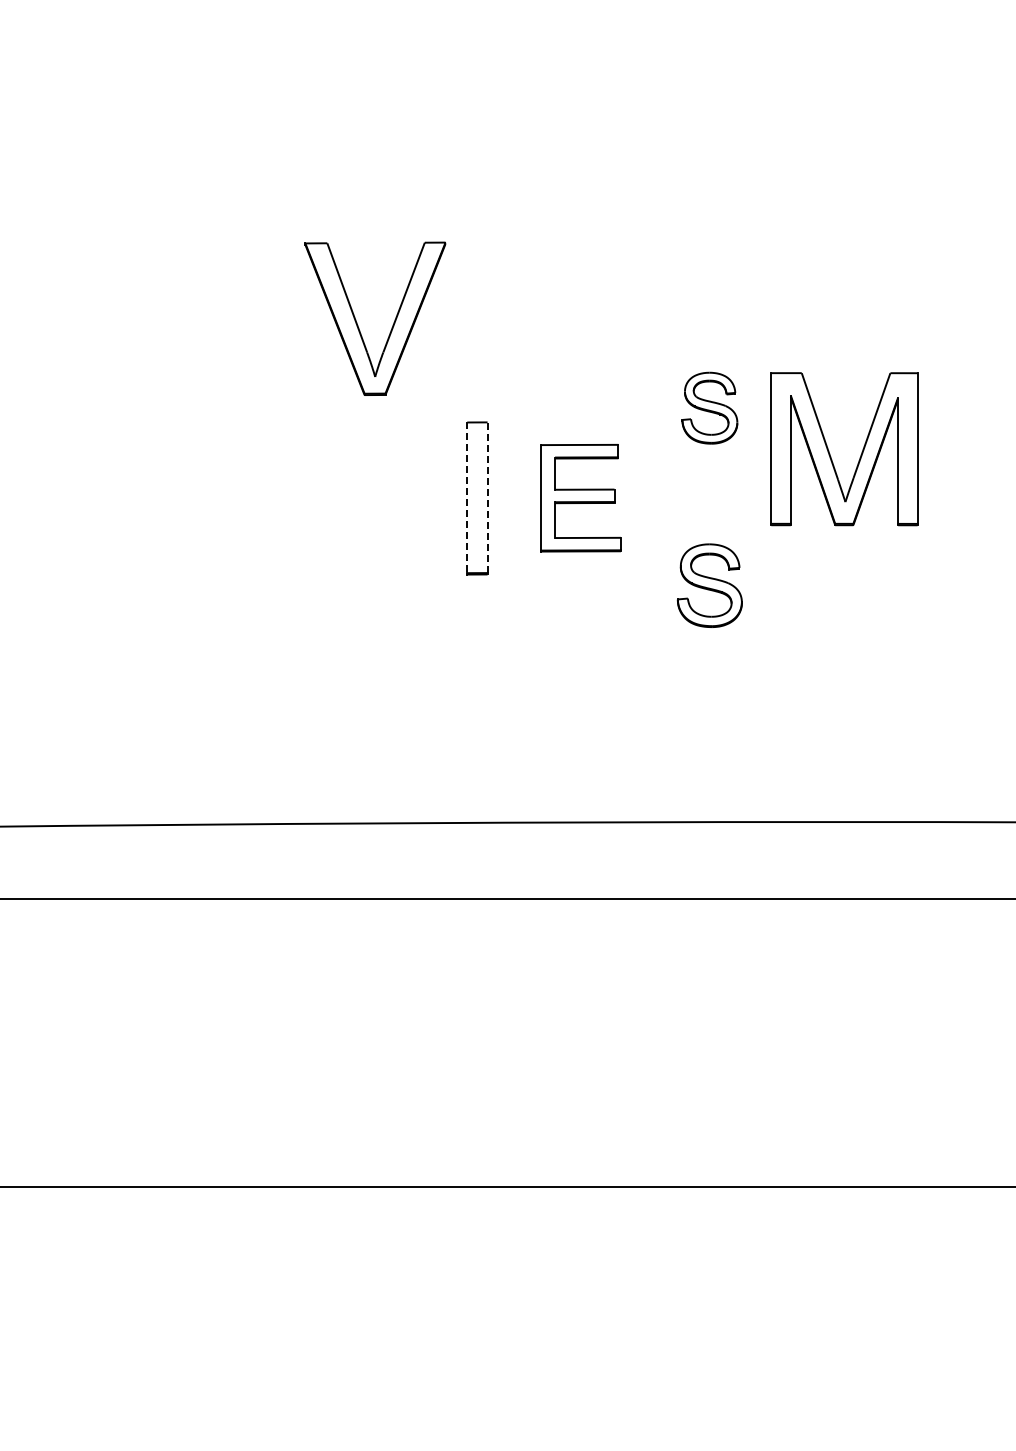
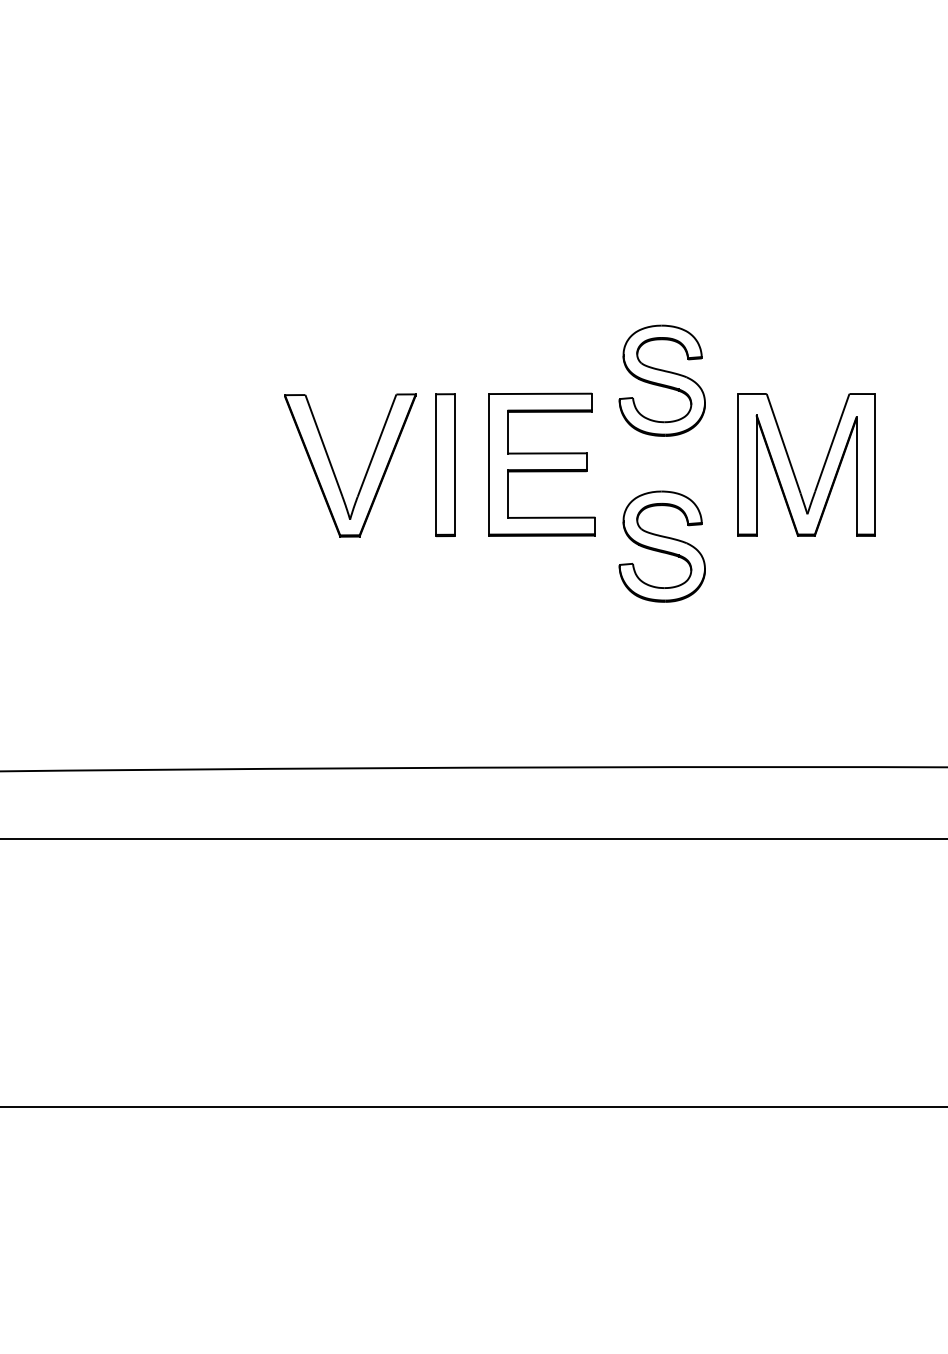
part: (391, 327) -> (365, 473), moved
part: (709, 408) -> (661, 381), size x1.67
part: (830, 453) -> (793, 468), moved
line: (487, 497) -> (454, 464), dashed -> solid
line: (467, 498) -> (436, 465), dashed -> solid
part: (580, 498) -> (541, 465), size x1.43
part: (709, 585) -> (661, 546), size x1.43

